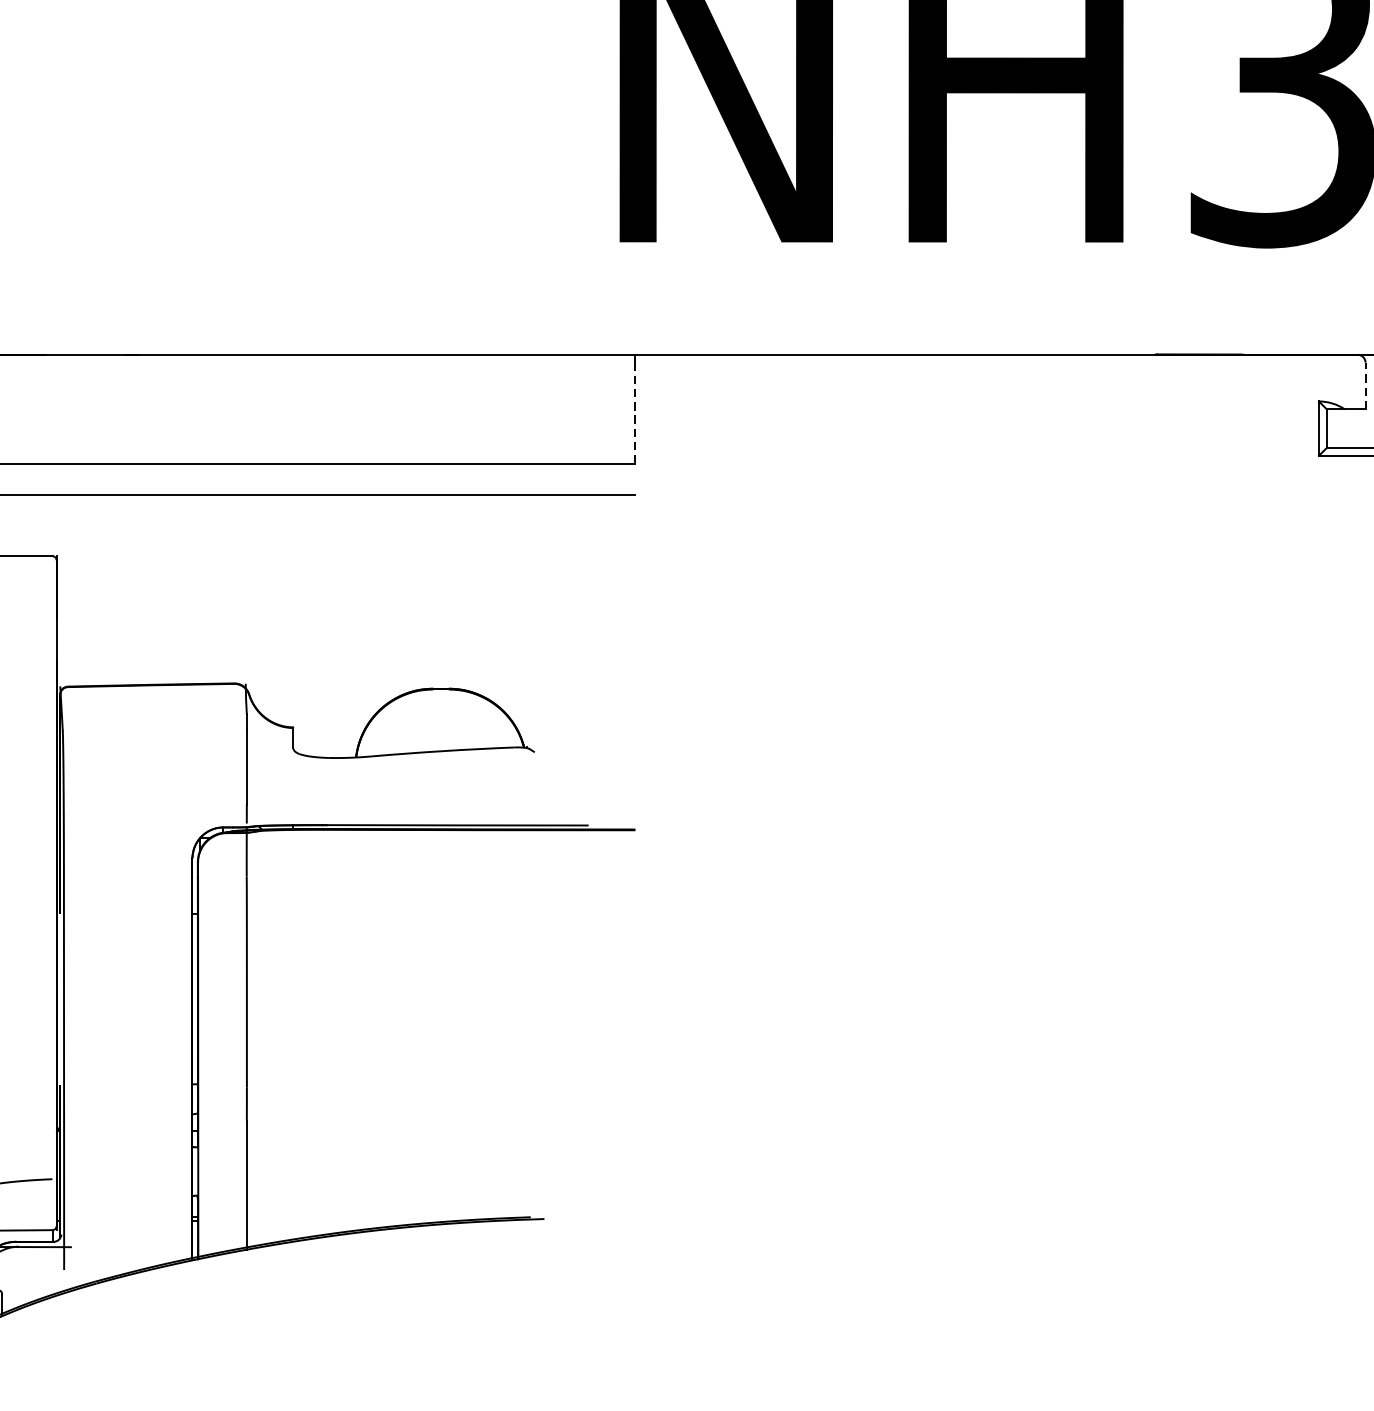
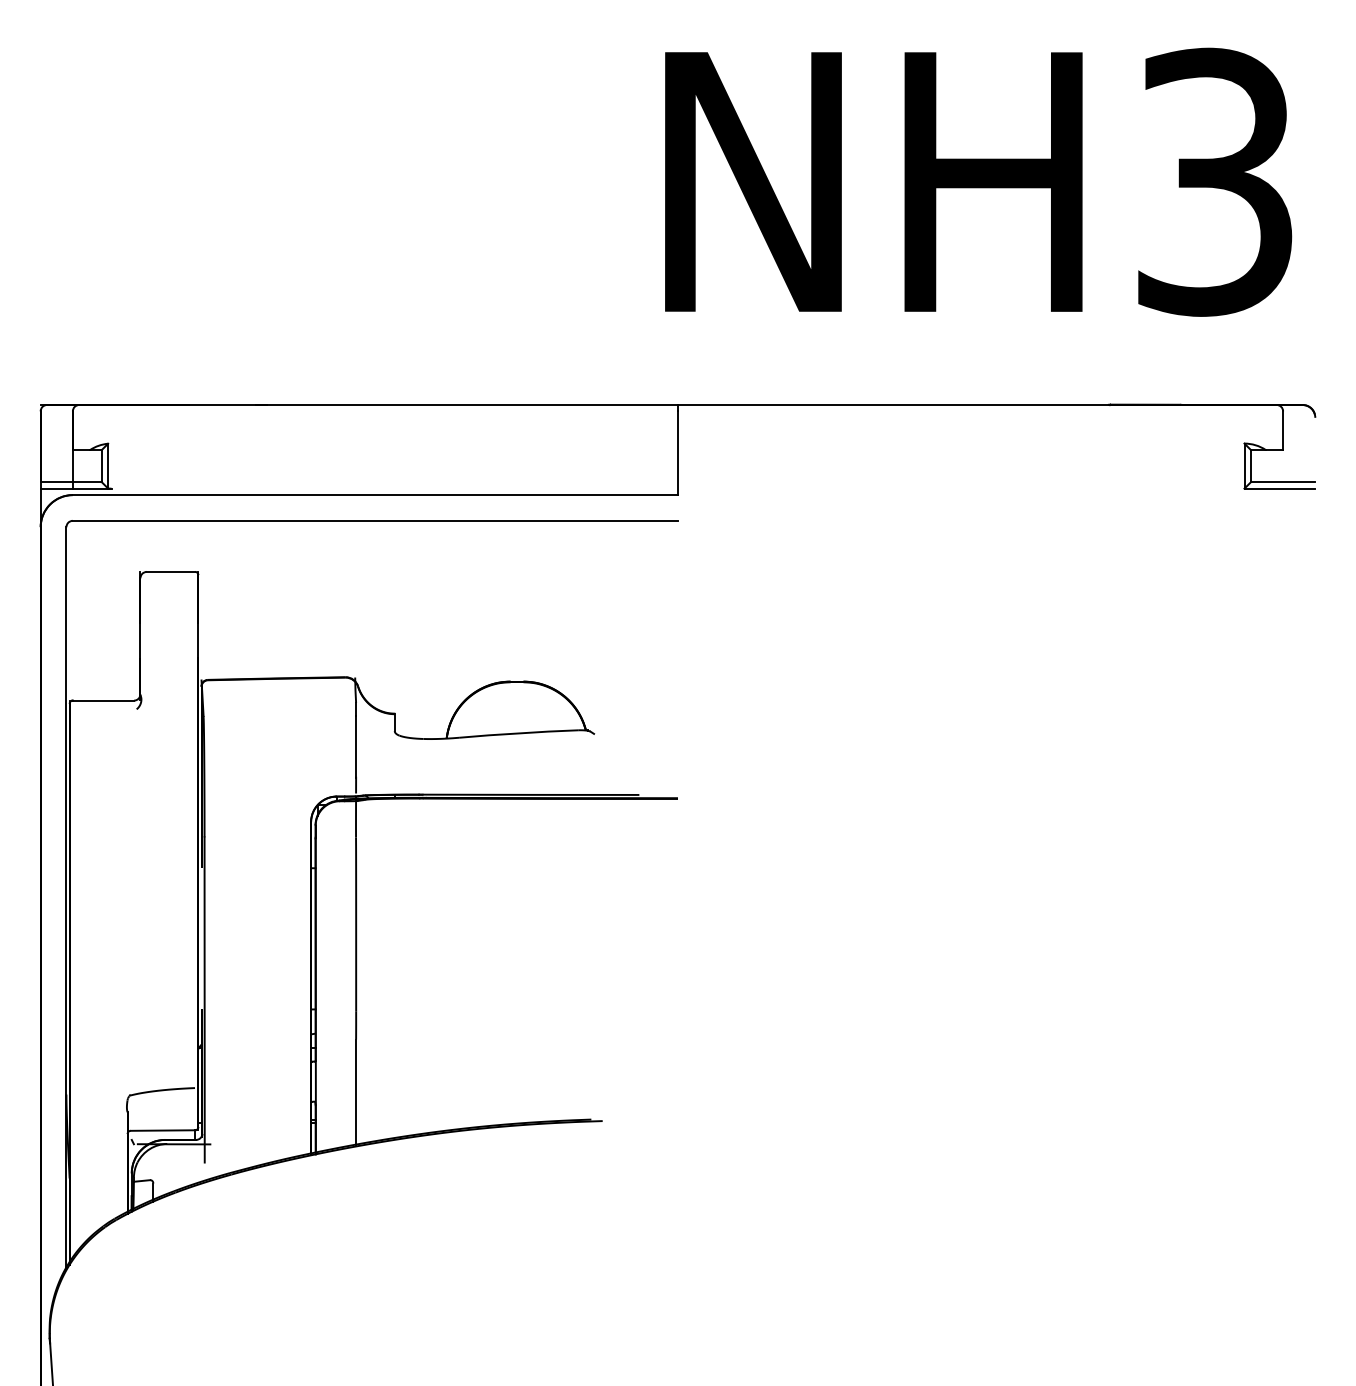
line: (1366, 385) -> (1283, 430), dashed -> solid
line: (634, 413) -> (677, 453), dashed -> solid

